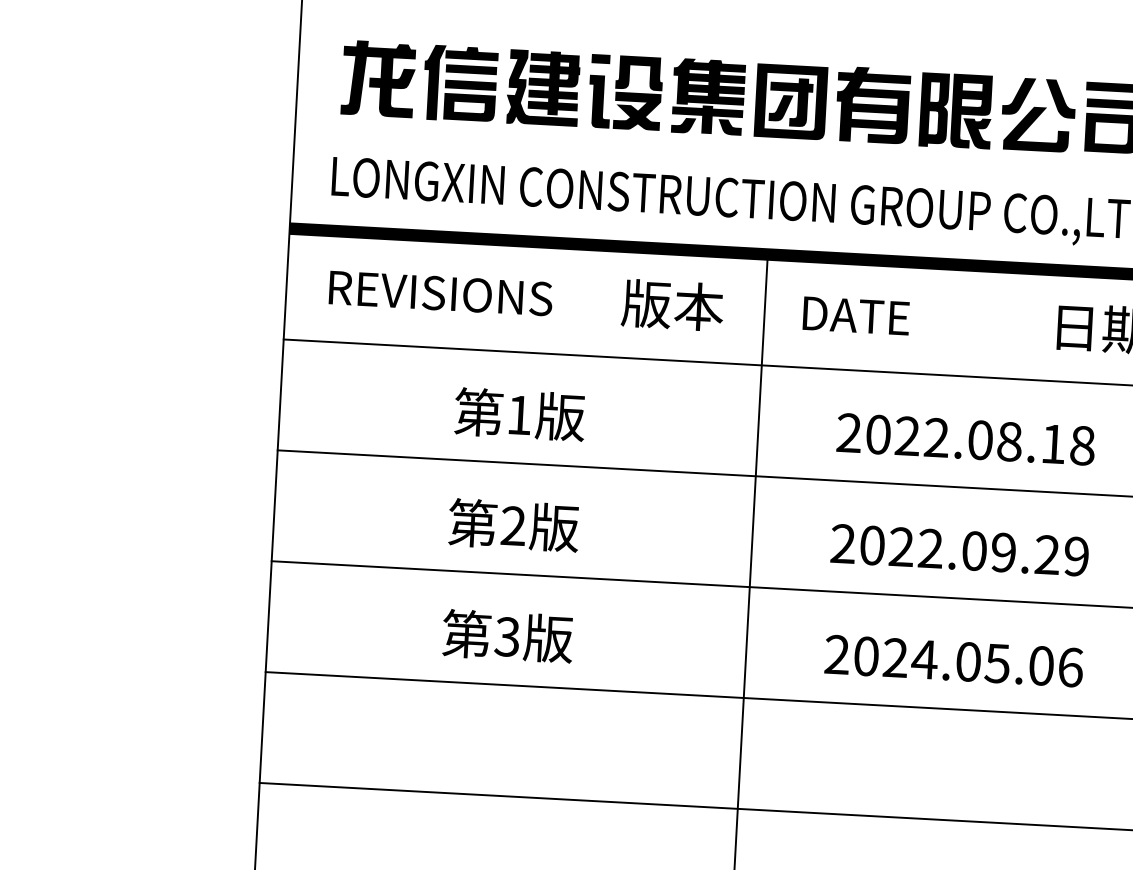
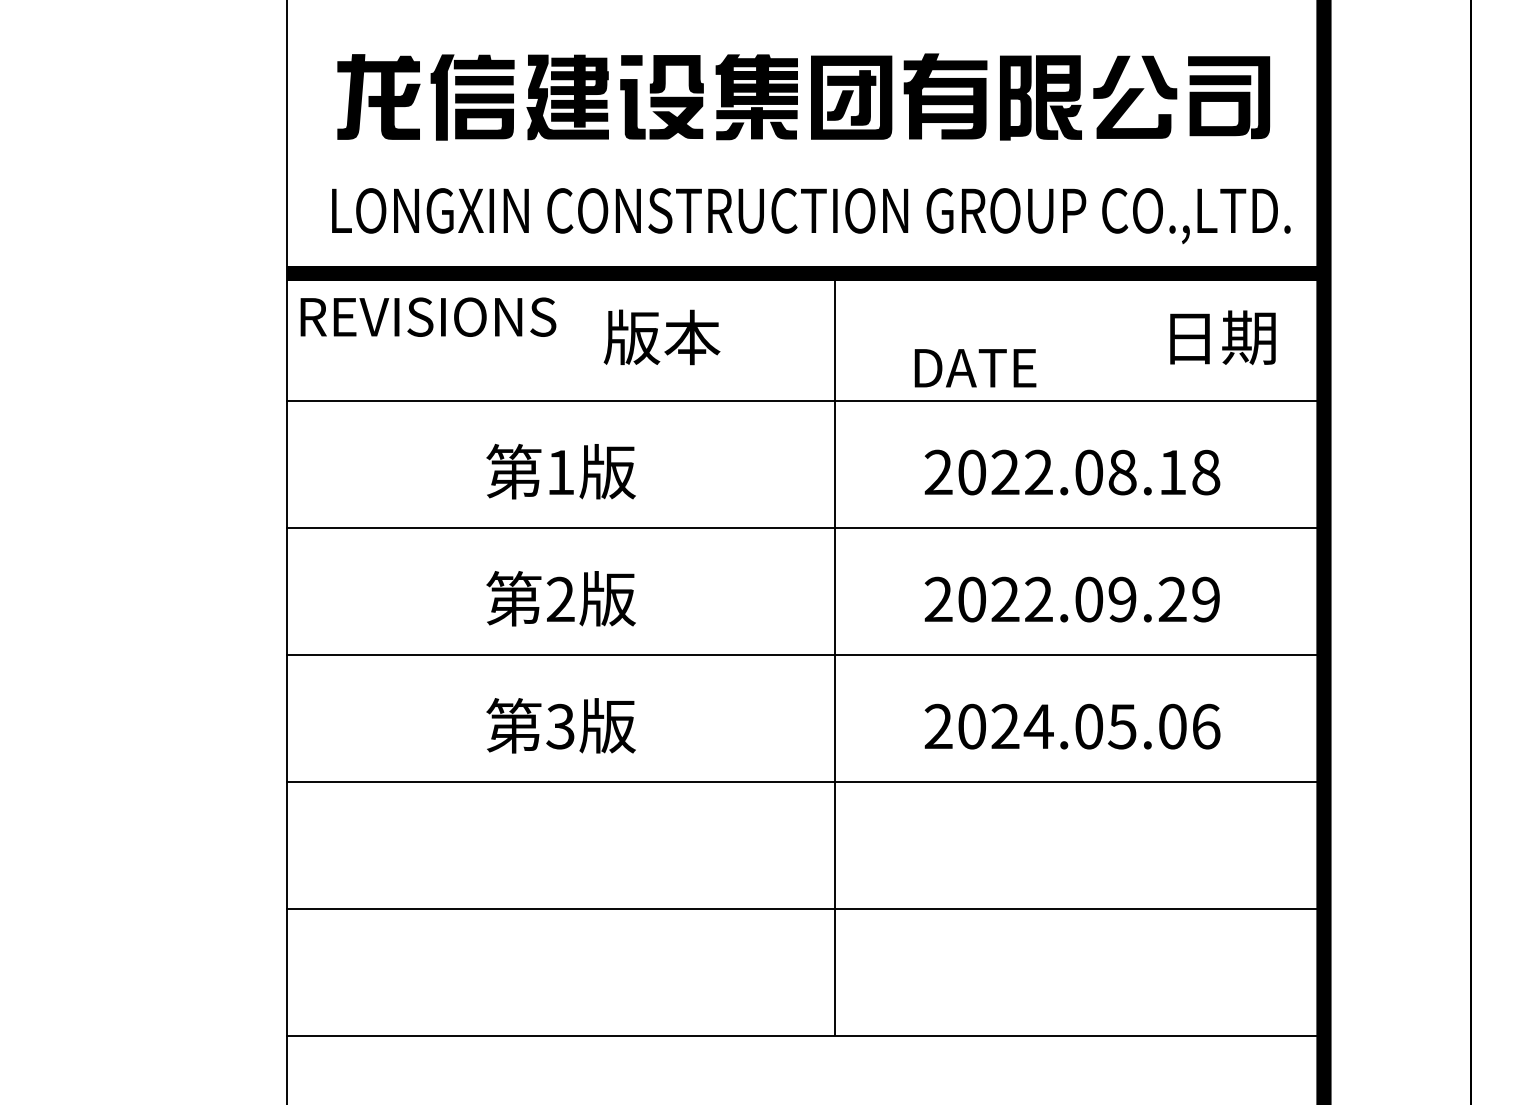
text: (441, 292) -> (428, 316), moved
text: (672, 305) -> (661, 337), moved
text: (856, 316) -> (975, 368), moved

